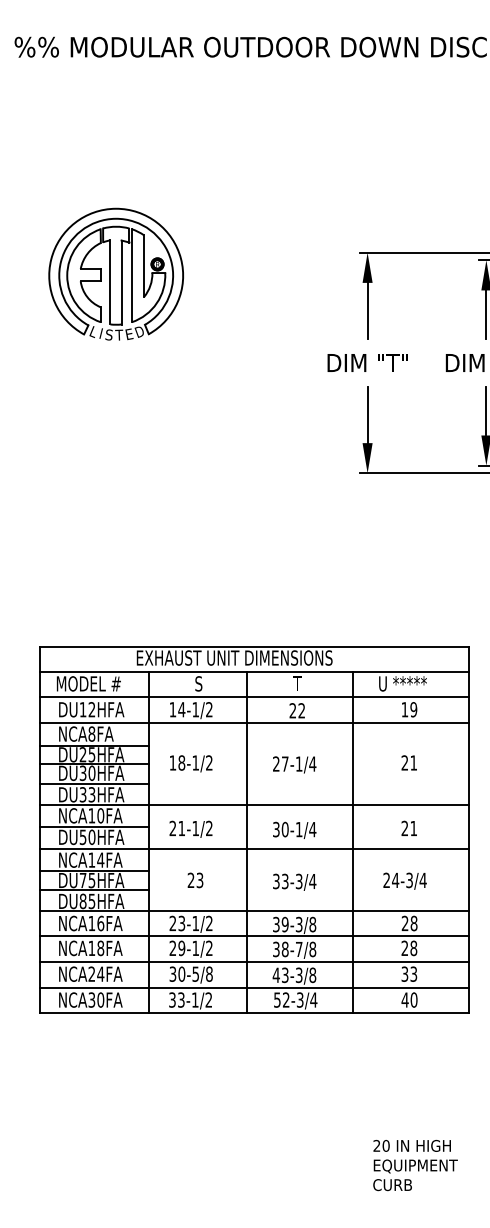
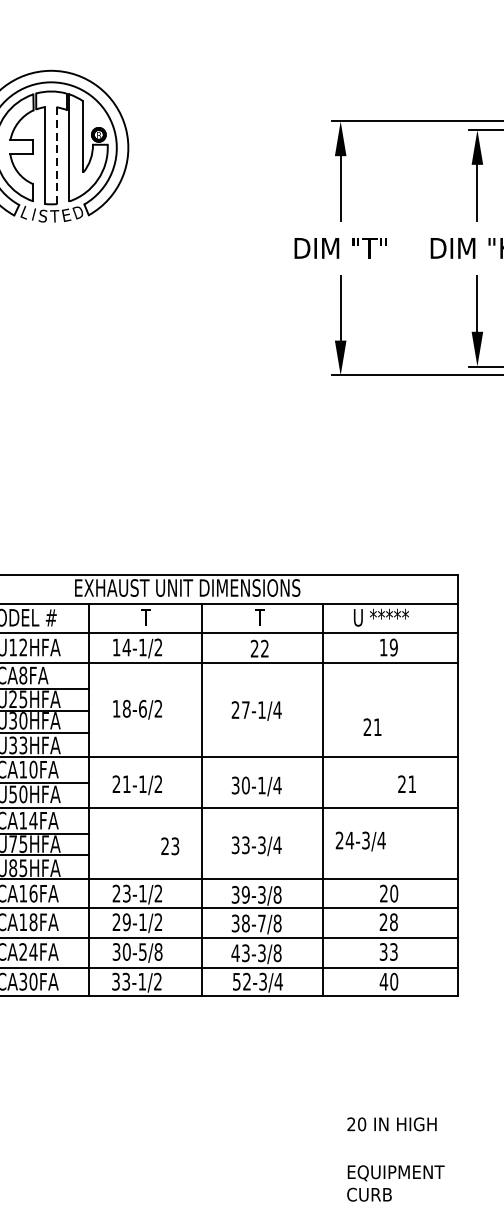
line: (121, 282) -> (57, 155), solid -> dashed
text: (198, 683) -> (146, 617), S -> T
text: (195, 762) -> (142, 708), 18-1/2 -> 18-6/2
text: (408, 762) -> (371, 726), moved
text: (408, 827) -> (406, 783), moved
text: (195, 880) -> (170, 846), moved
text: (404, 880) -> (360, 840), moved
text: (413, 923) -> (393, 893), 28 -> 20
text: (411, 1145) -> (391, 1123), moved

